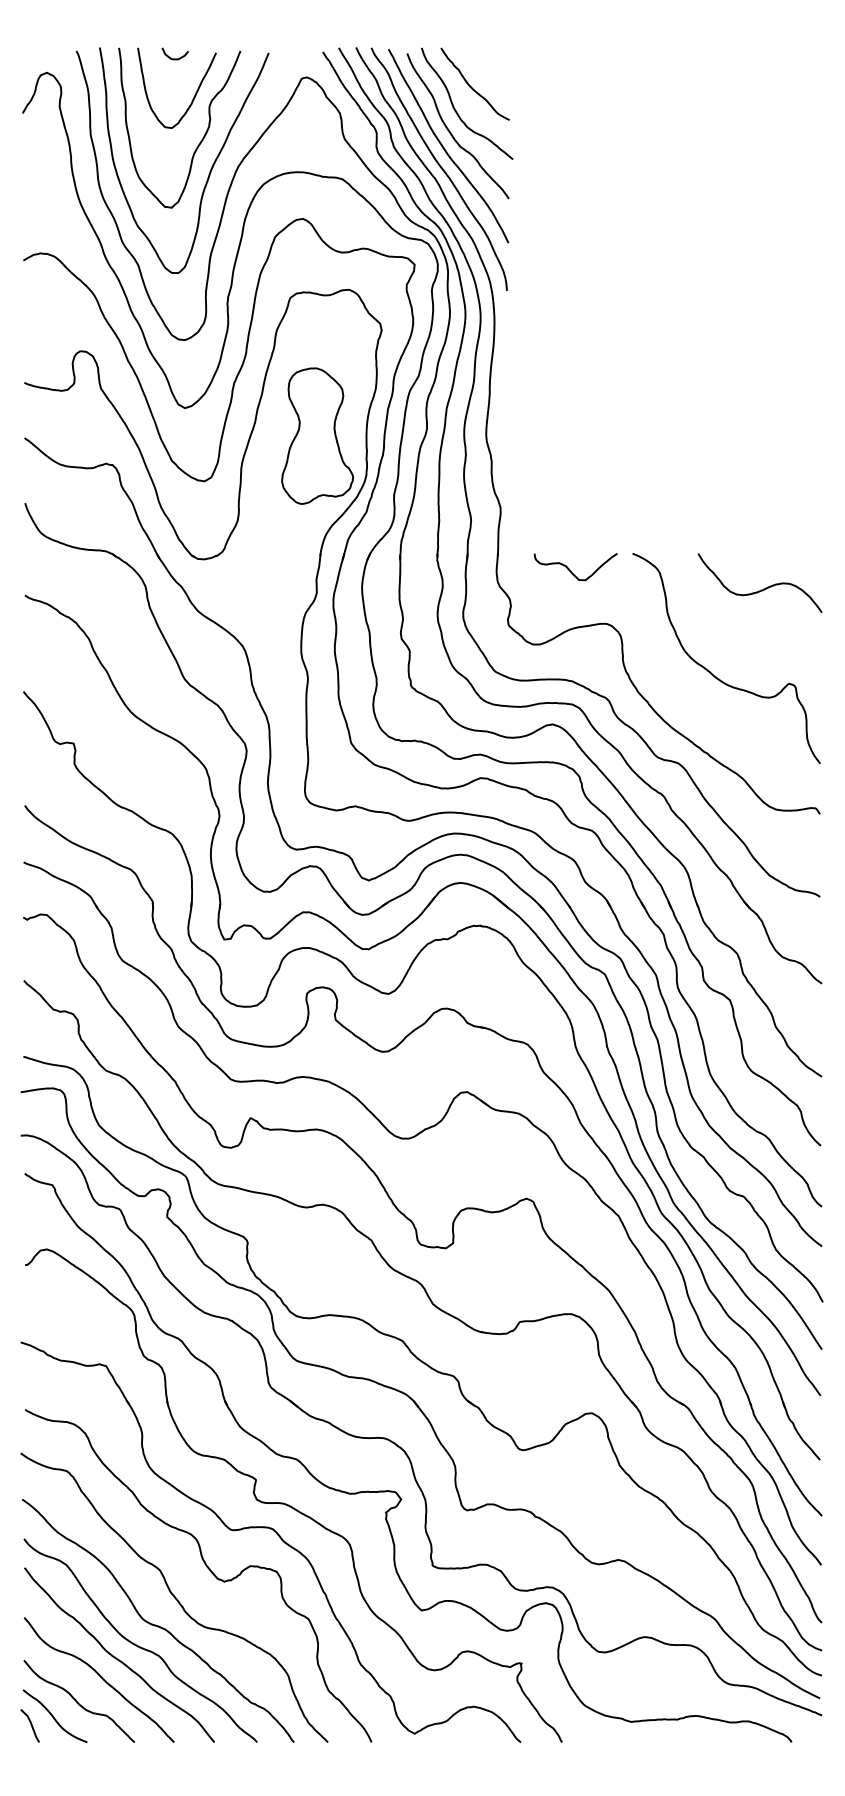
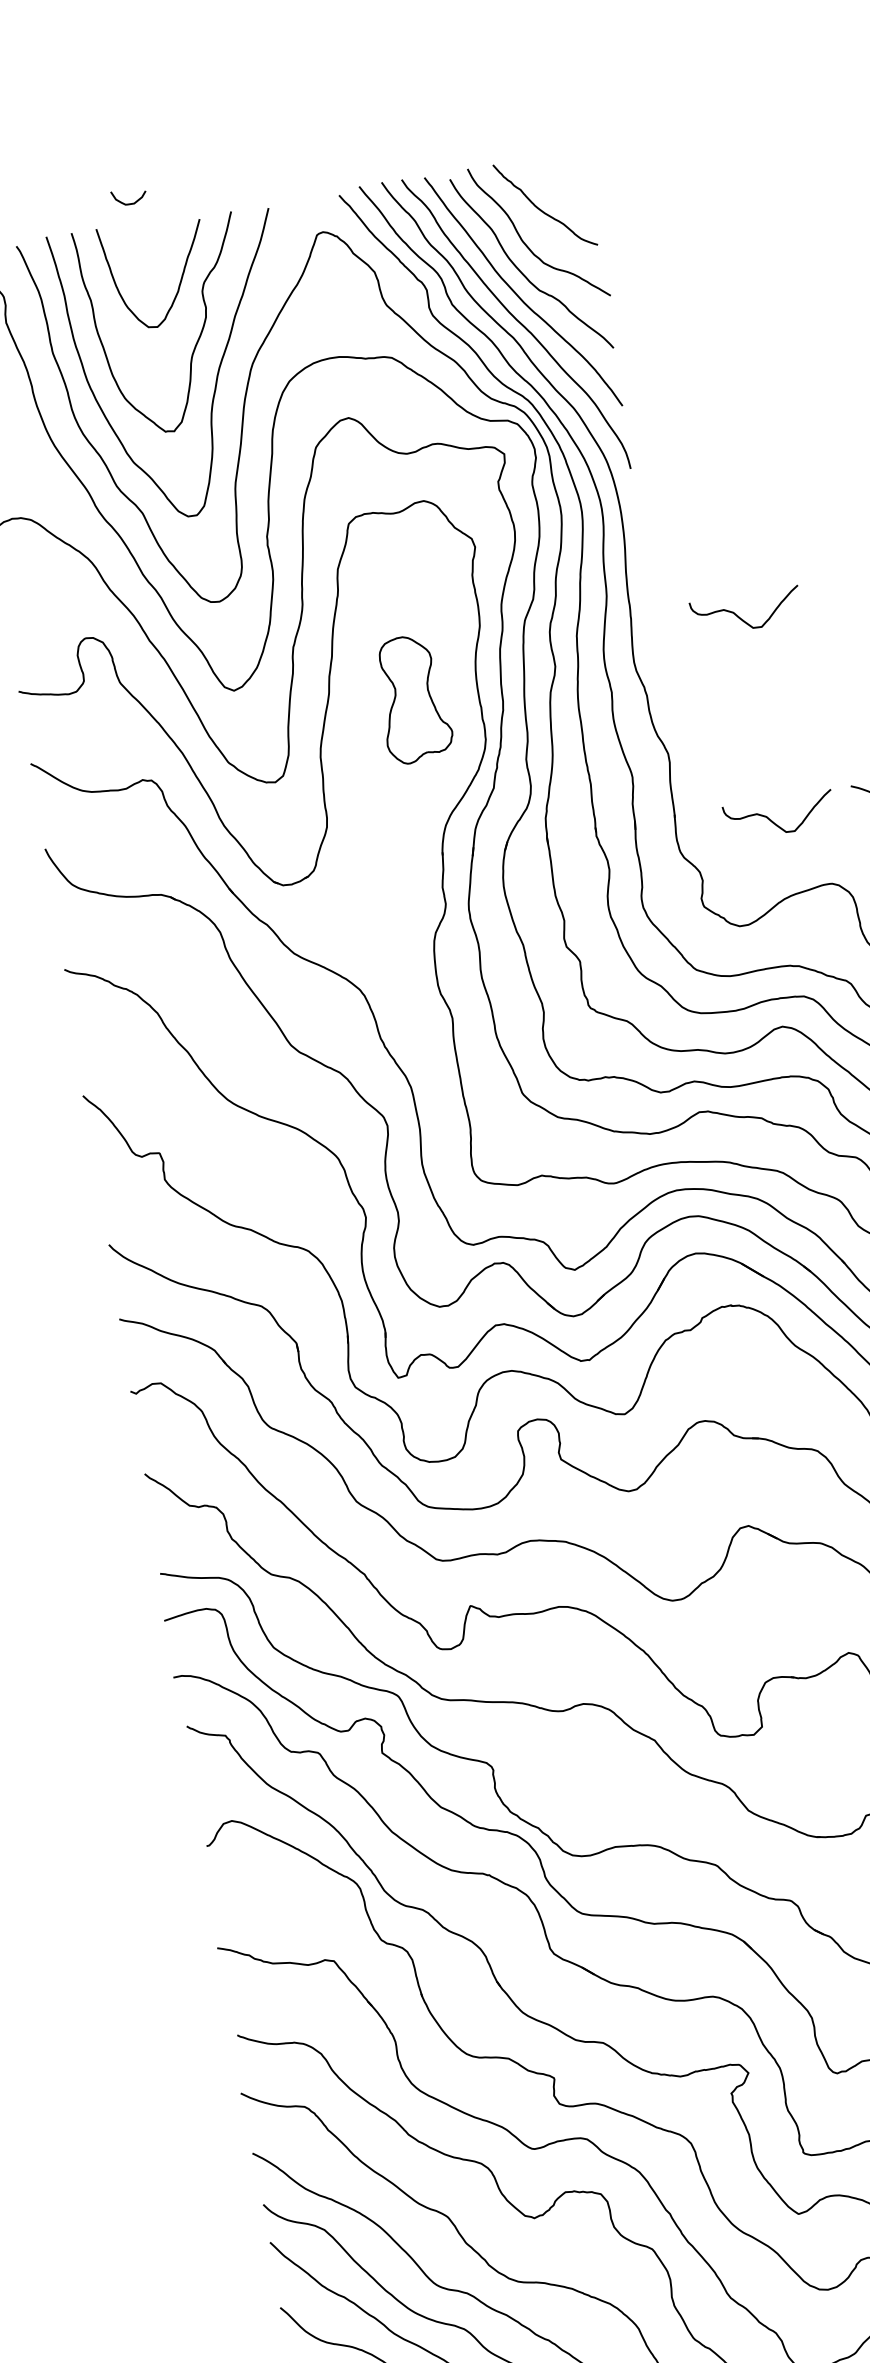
curve: (171, 57) -> (124, 202), moved
curve: (570, 413) -> (739, 615), added
part: (317, 435) -> (413, 698), size x0.7

